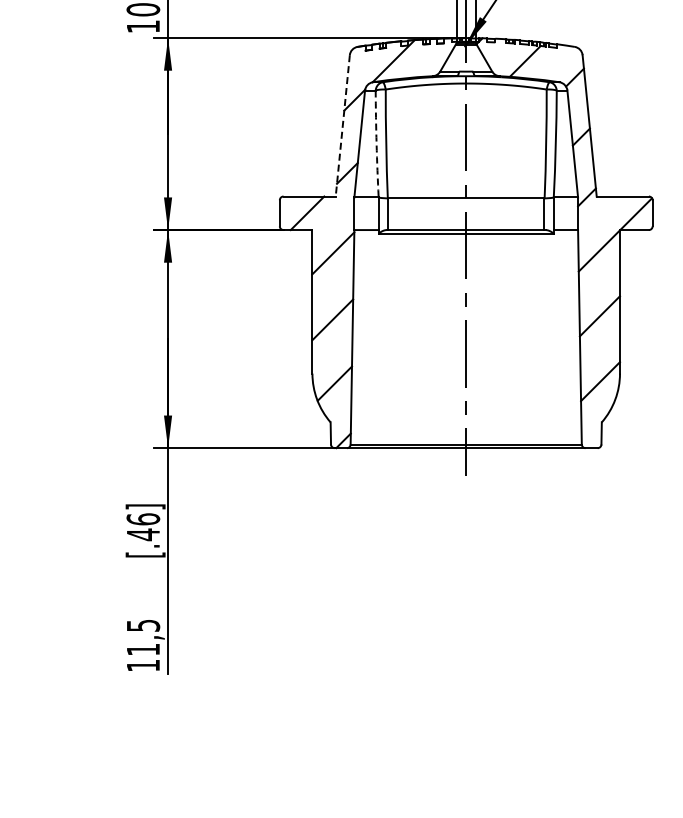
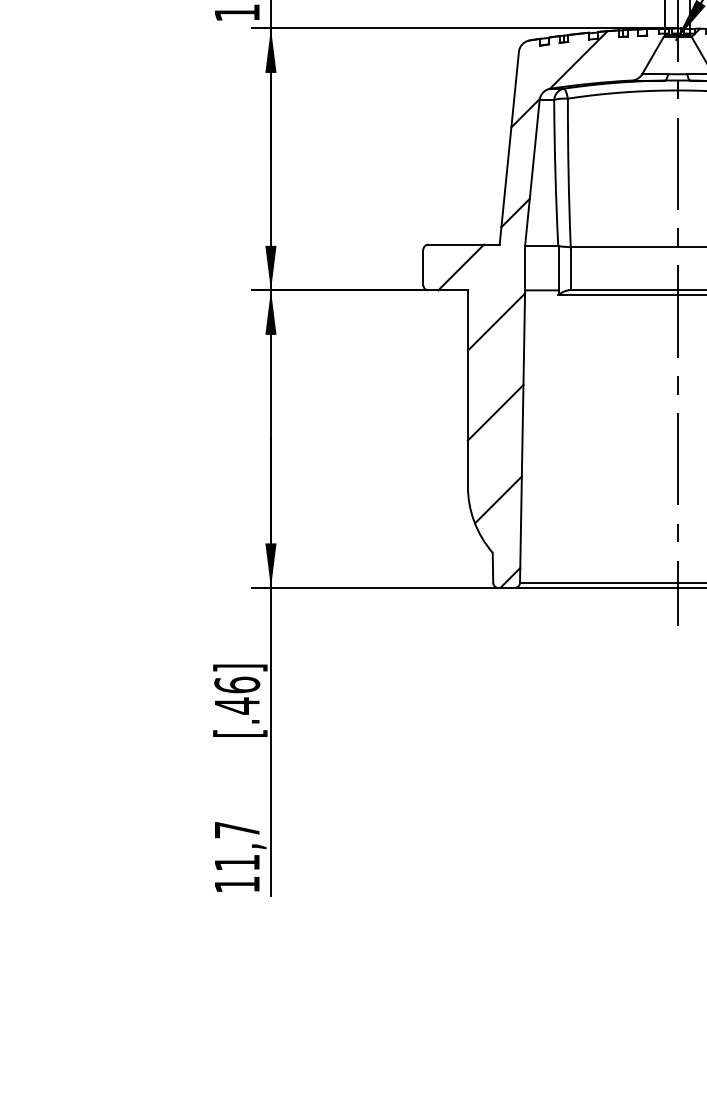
line: (342, 126) -> (508, 149), dashed -> solid
arc: (376, 144) -> (555, 173), dashed -> solid
text: (143, 625) -> (237, 829), 11,5 -> 11,7

